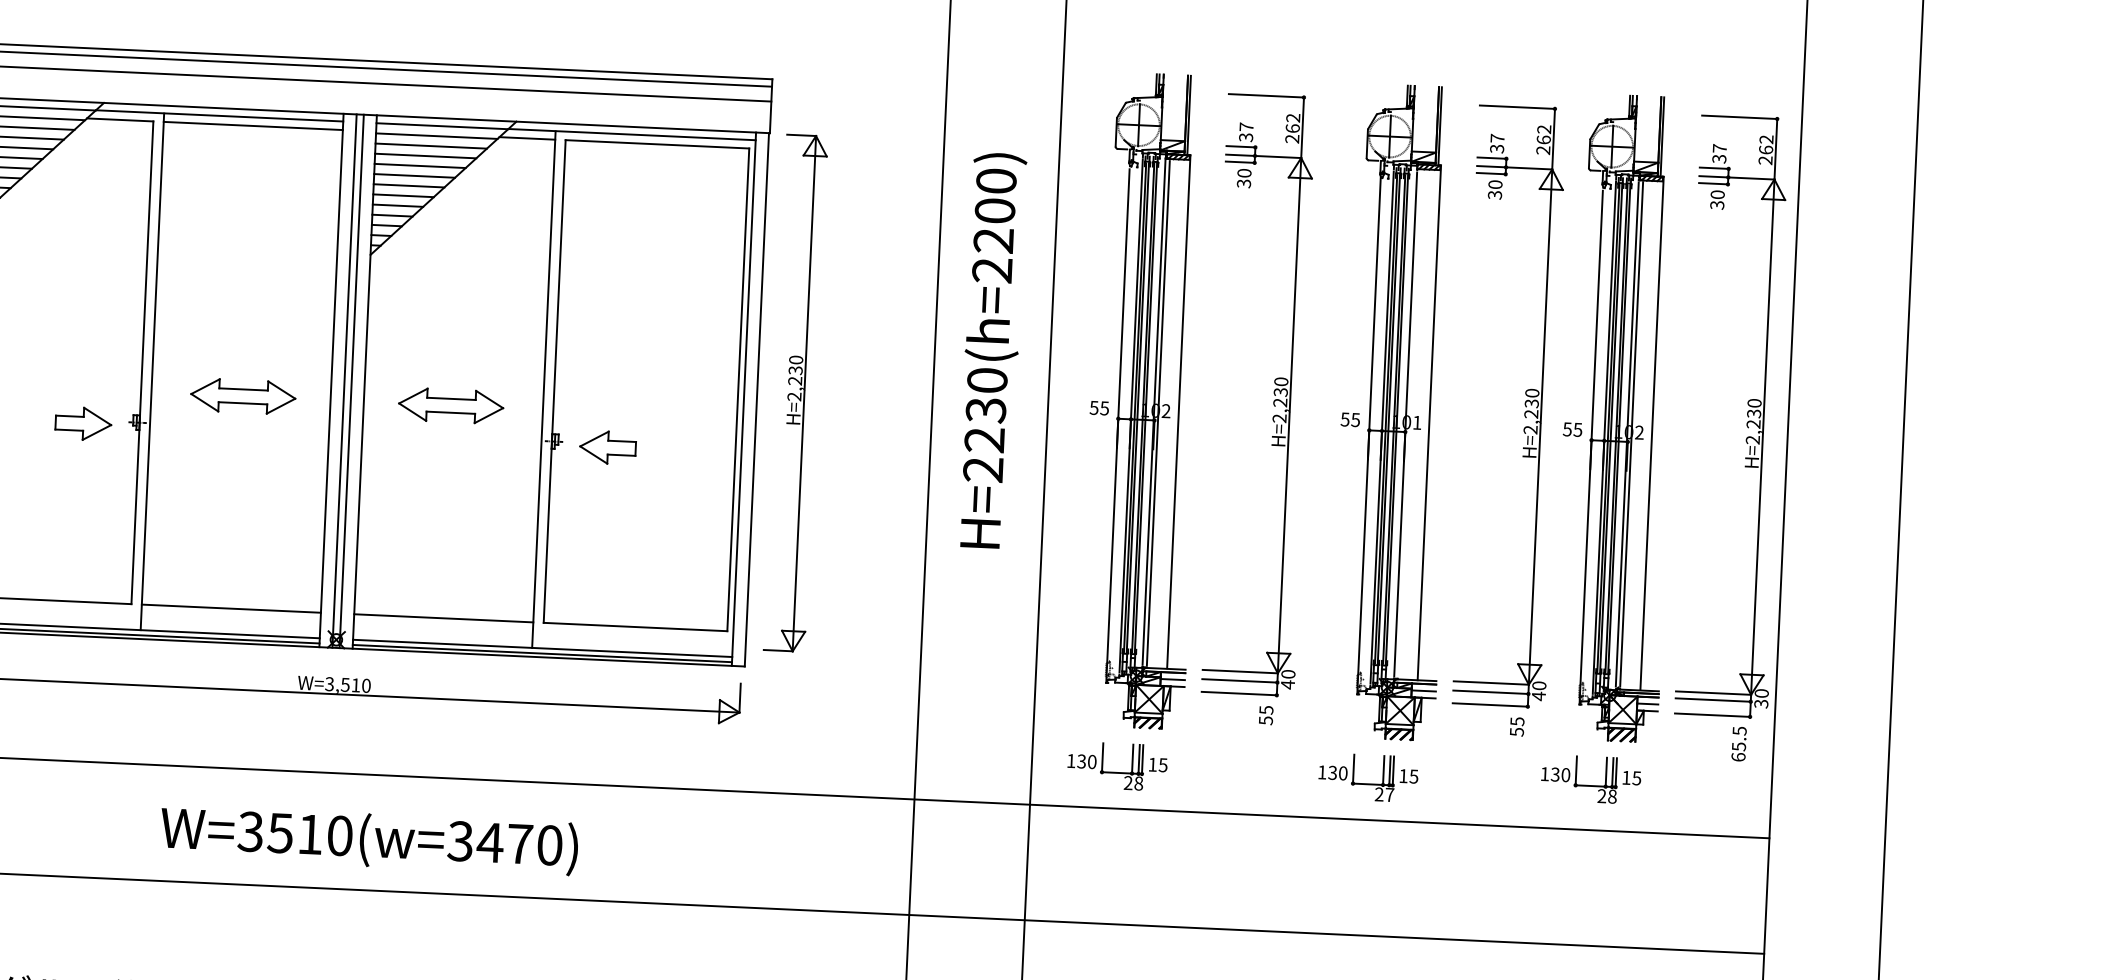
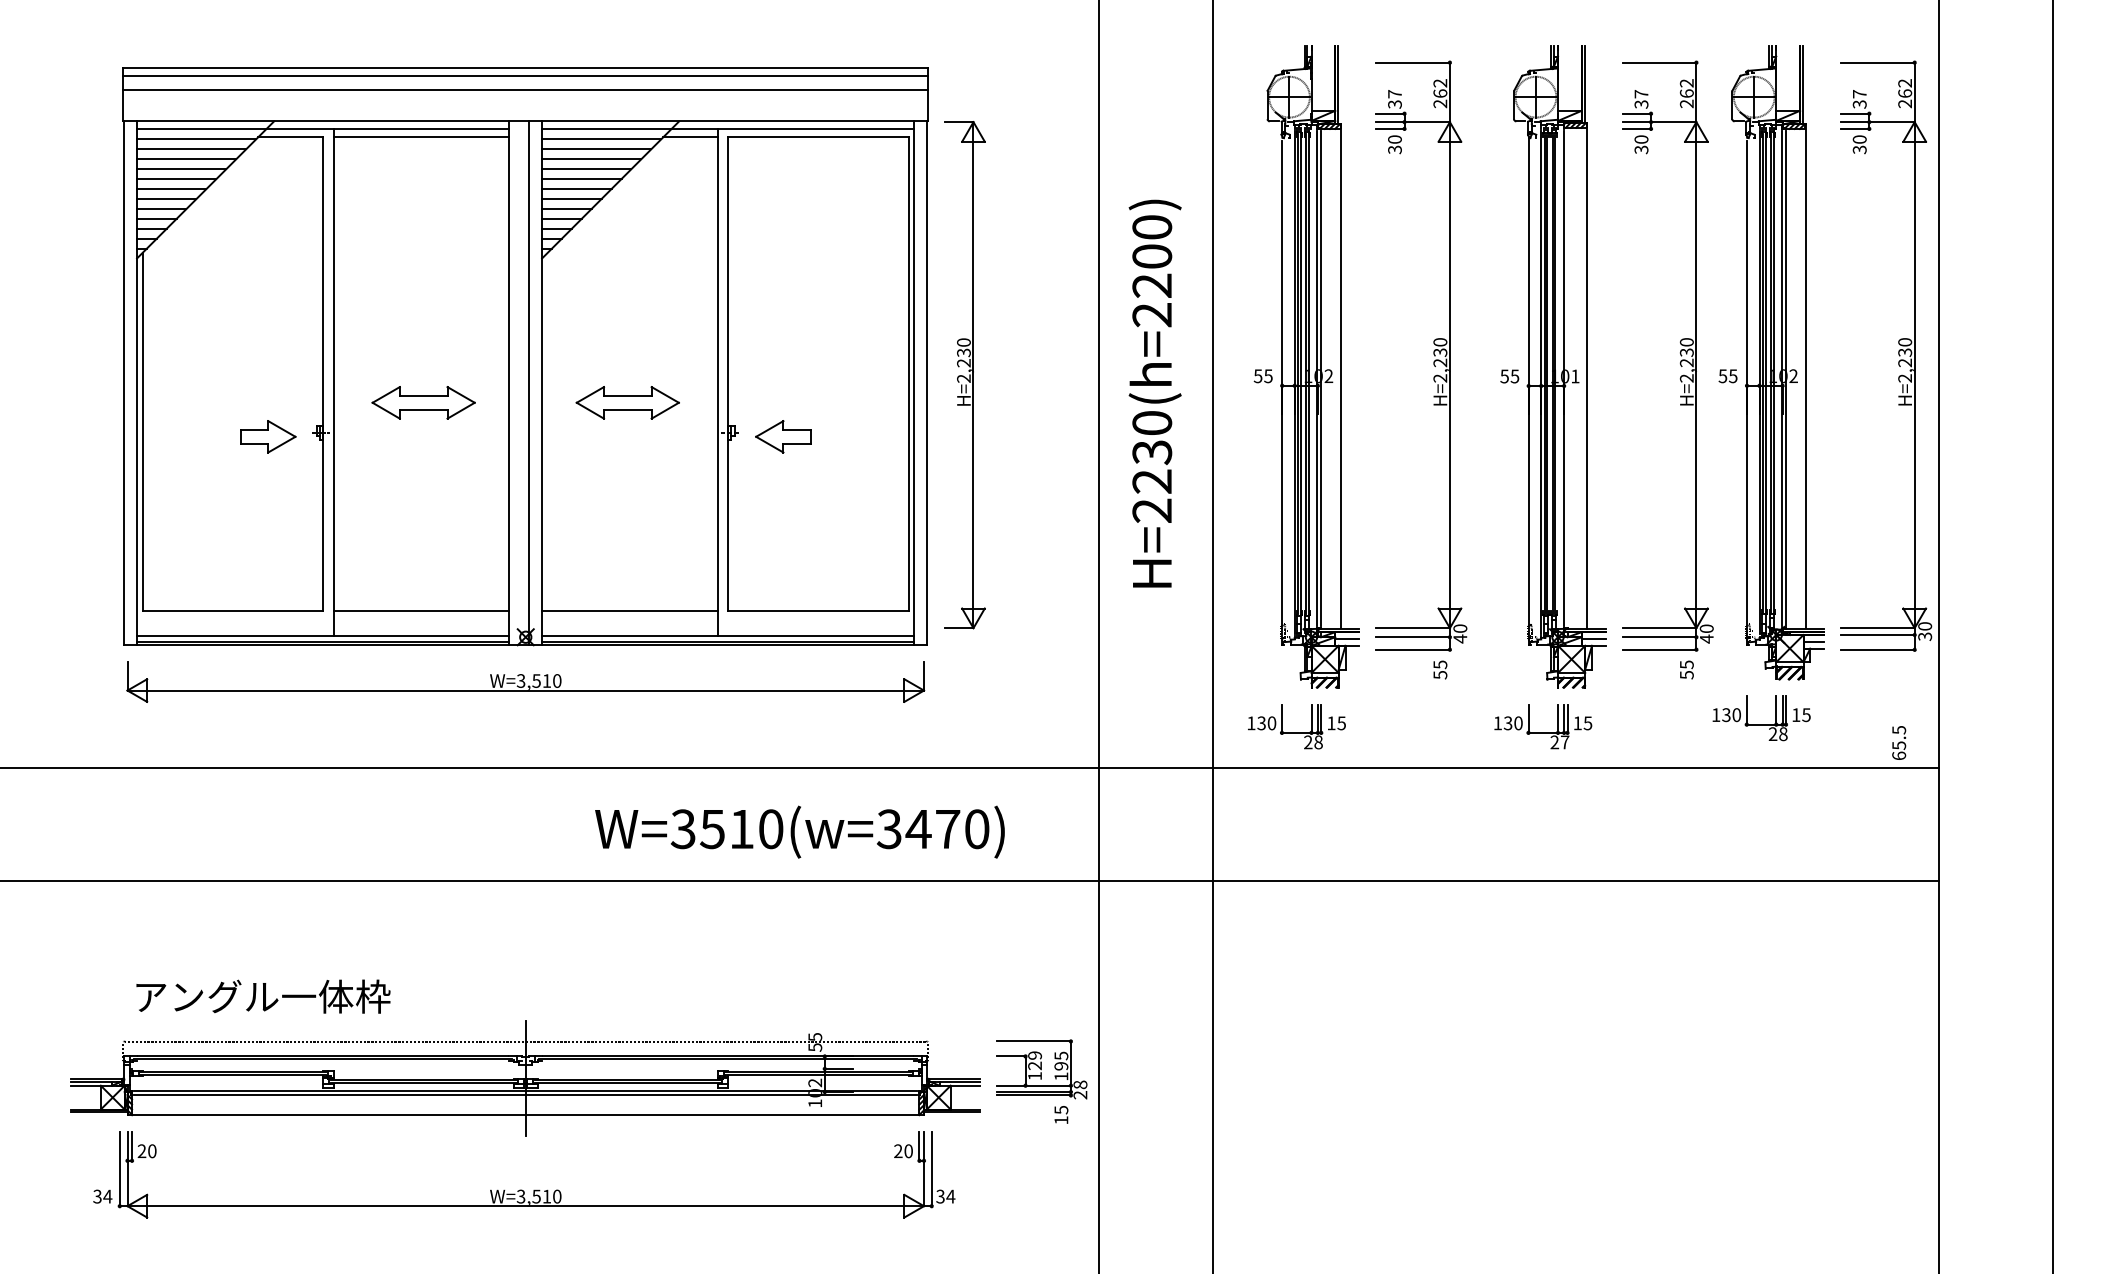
text: (991, 350) -> (1154, 393), moved
line: (344, 381) -> (522, 383), removed
text: (1739, 743) -> (1899, 742), moved
text: (368, 839) -> (799, 831), moved

